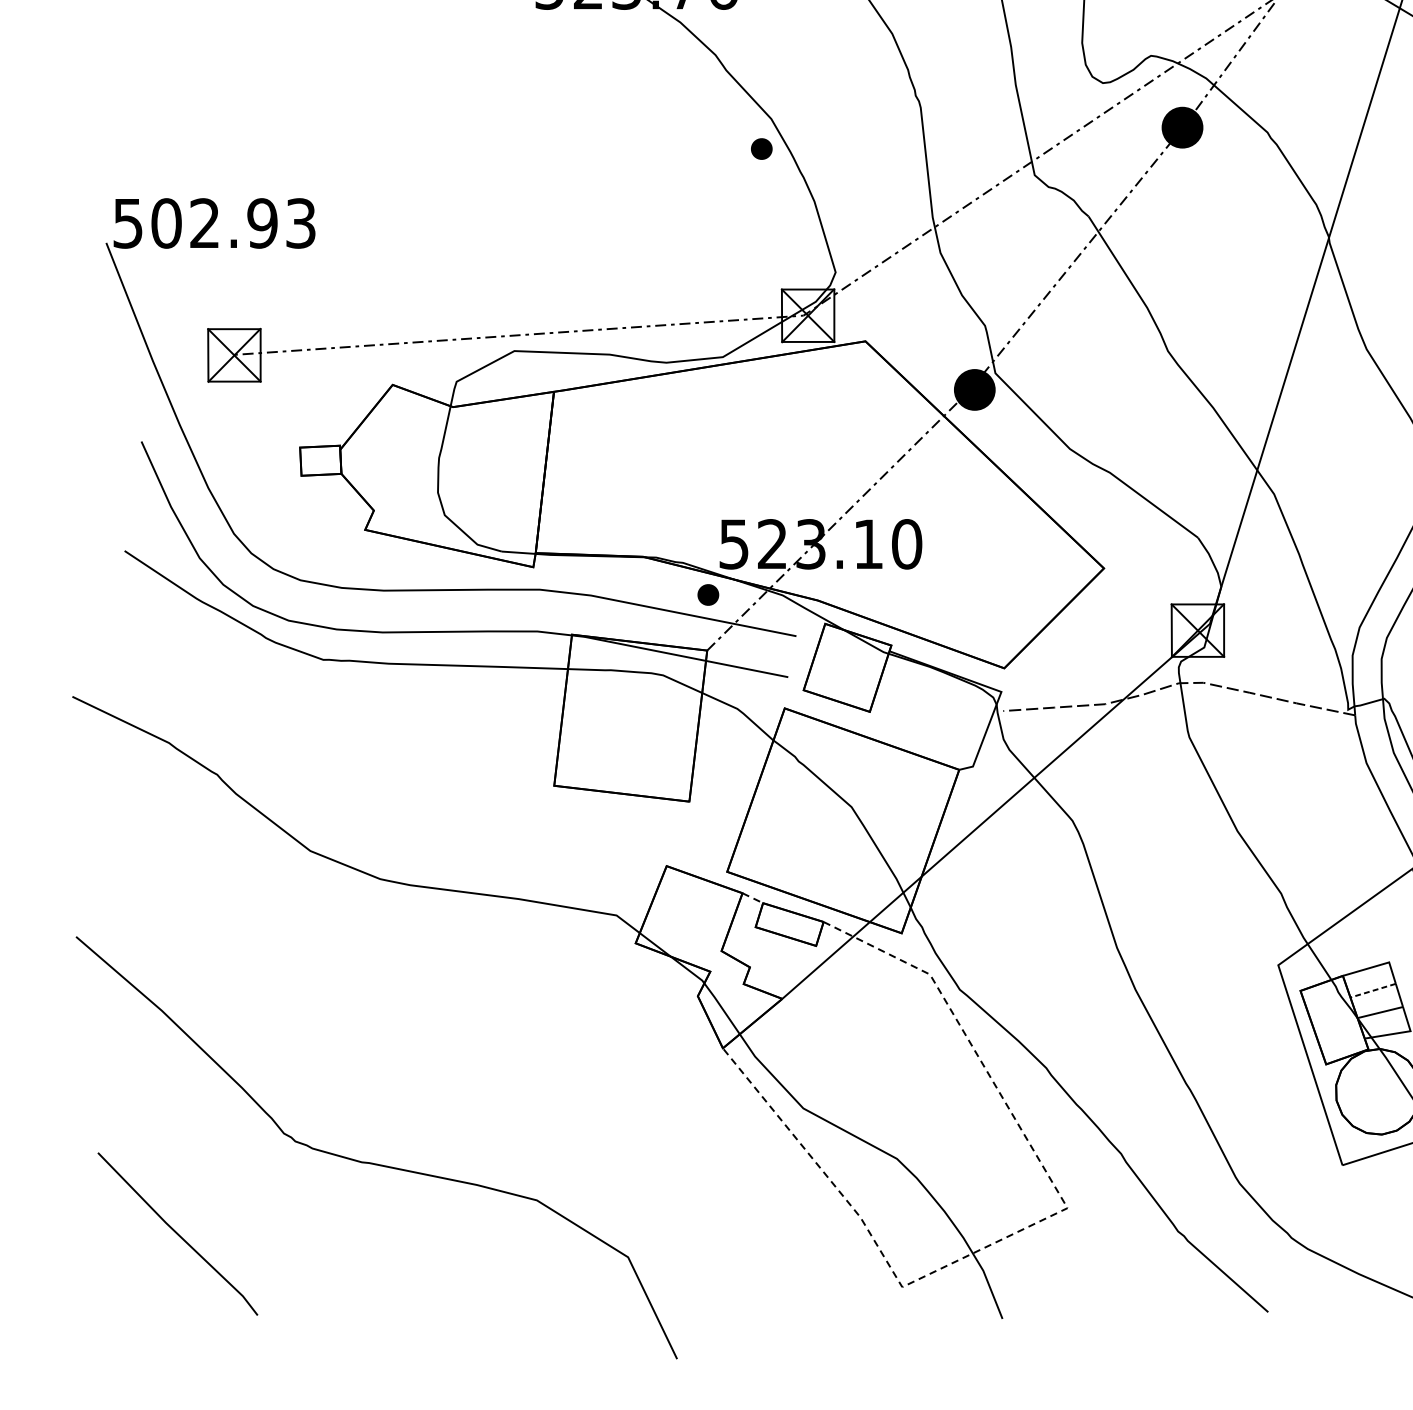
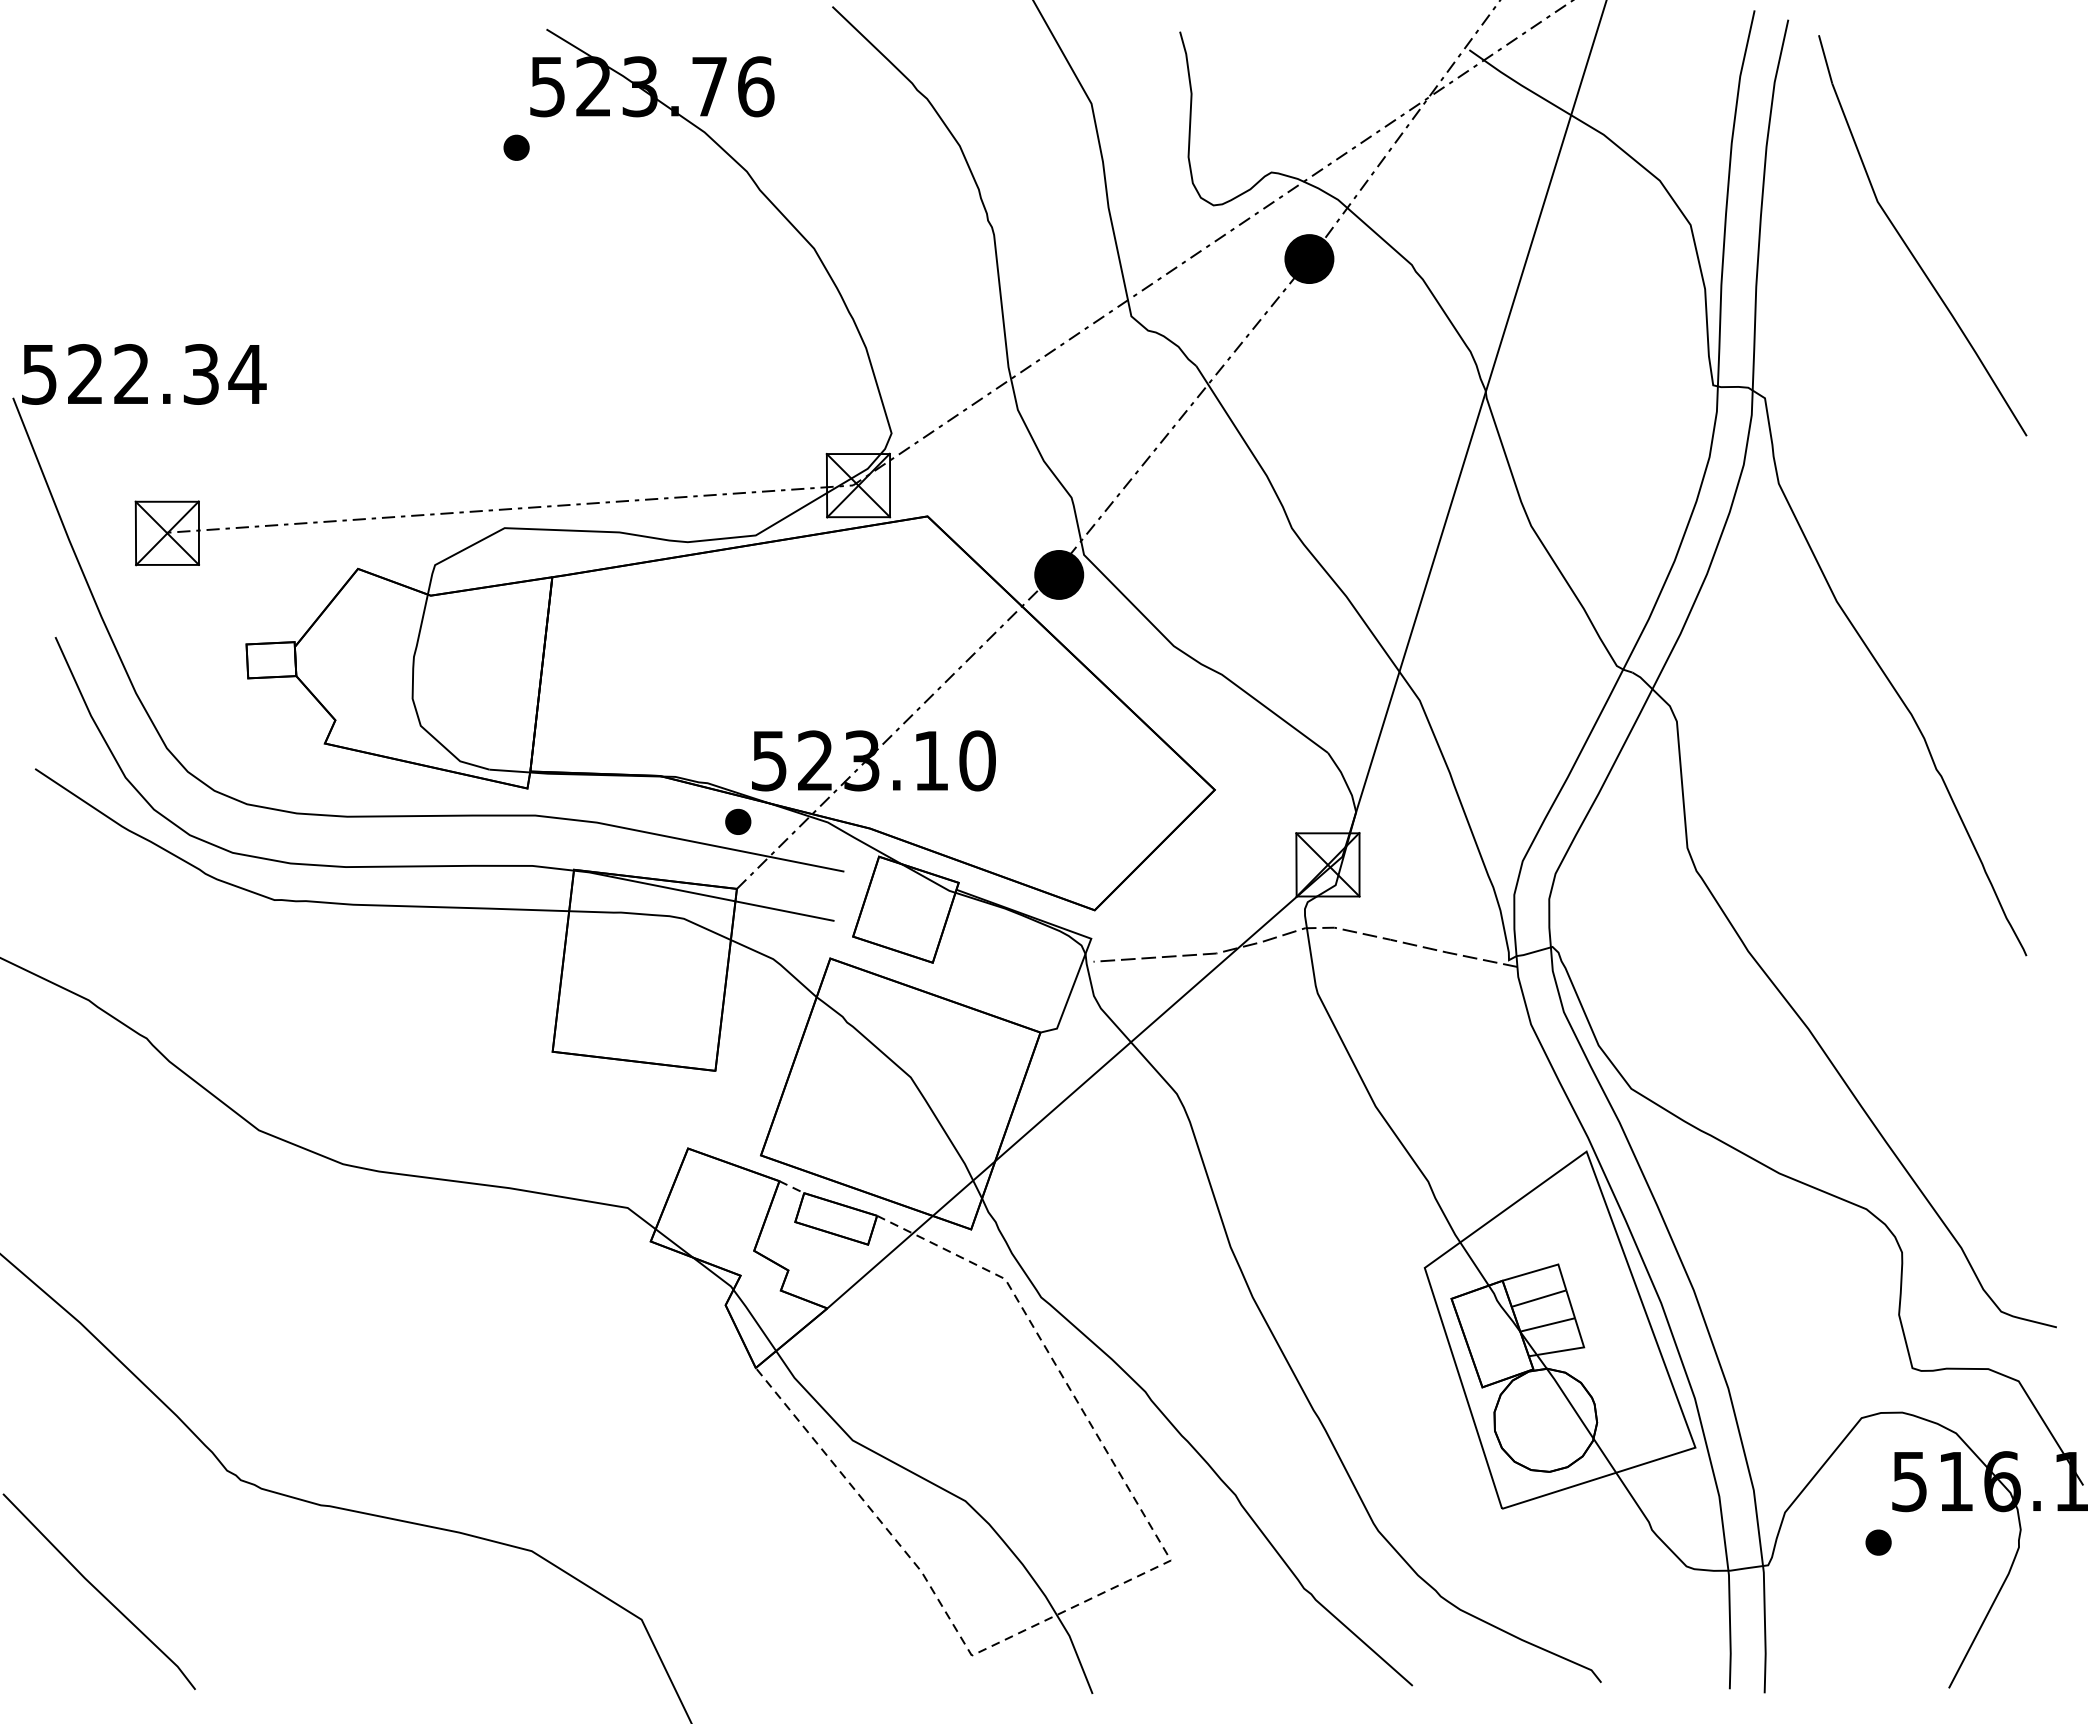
part: (761, 148) -> (516, 147), moved
text: (233, 223) -> (166, 374), 502.93 -> 522.34
line: (1373, 990) -> (1539, 1298), dashed -> solid

